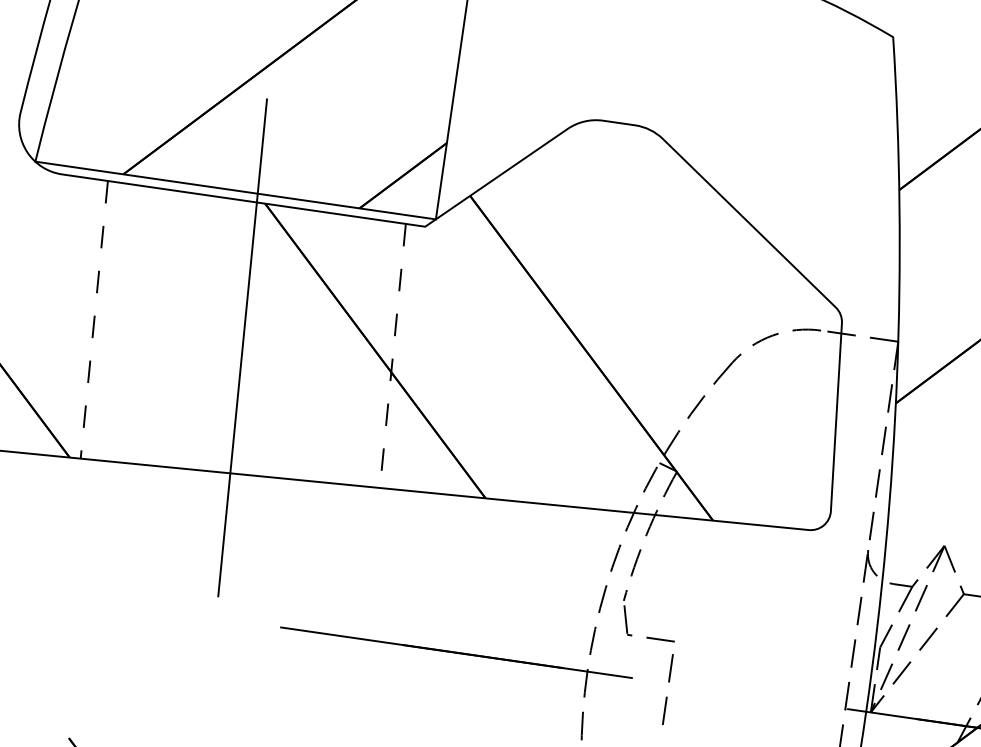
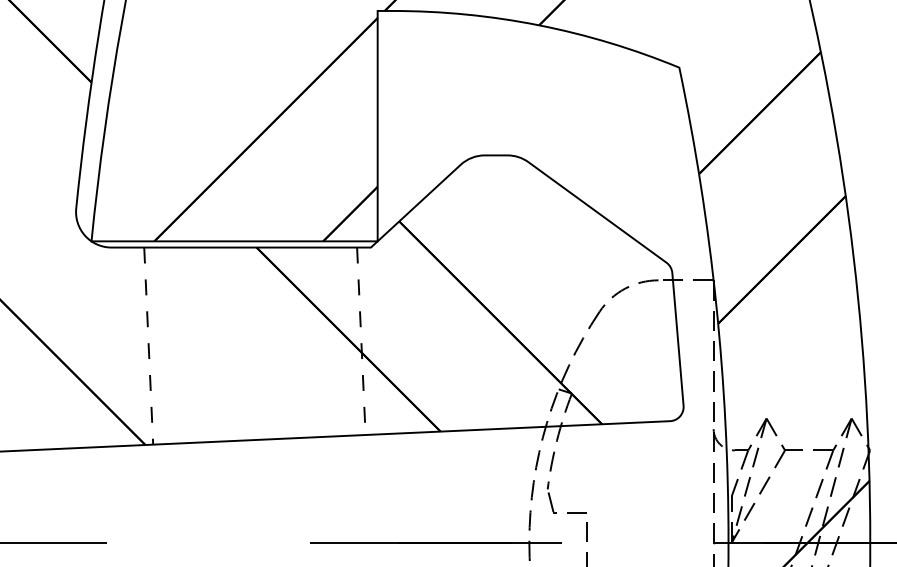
line: (242, 347) -> (255, 350), removed

